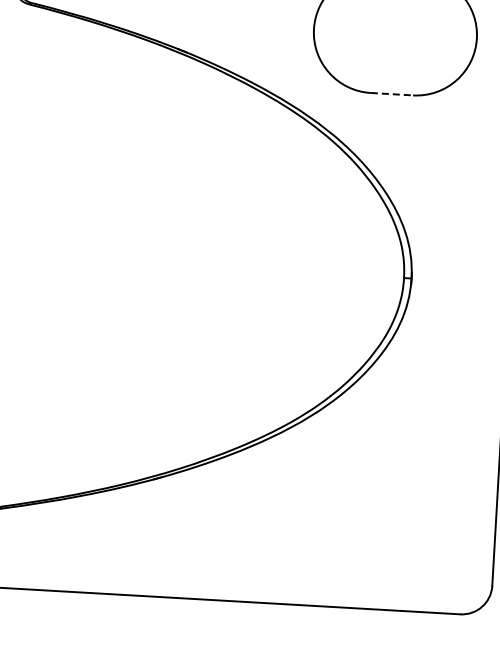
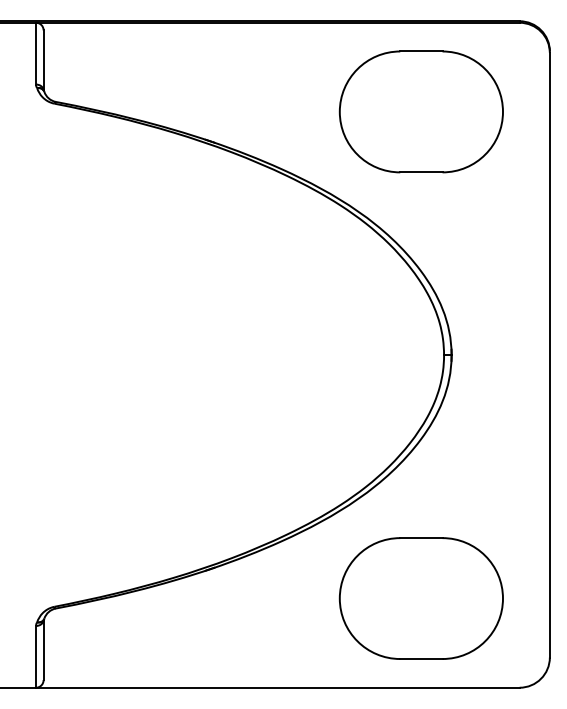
line: (392, 94) -> (421, 172), dashed -> solid
part: (366, 519) -> (420, 598), added

